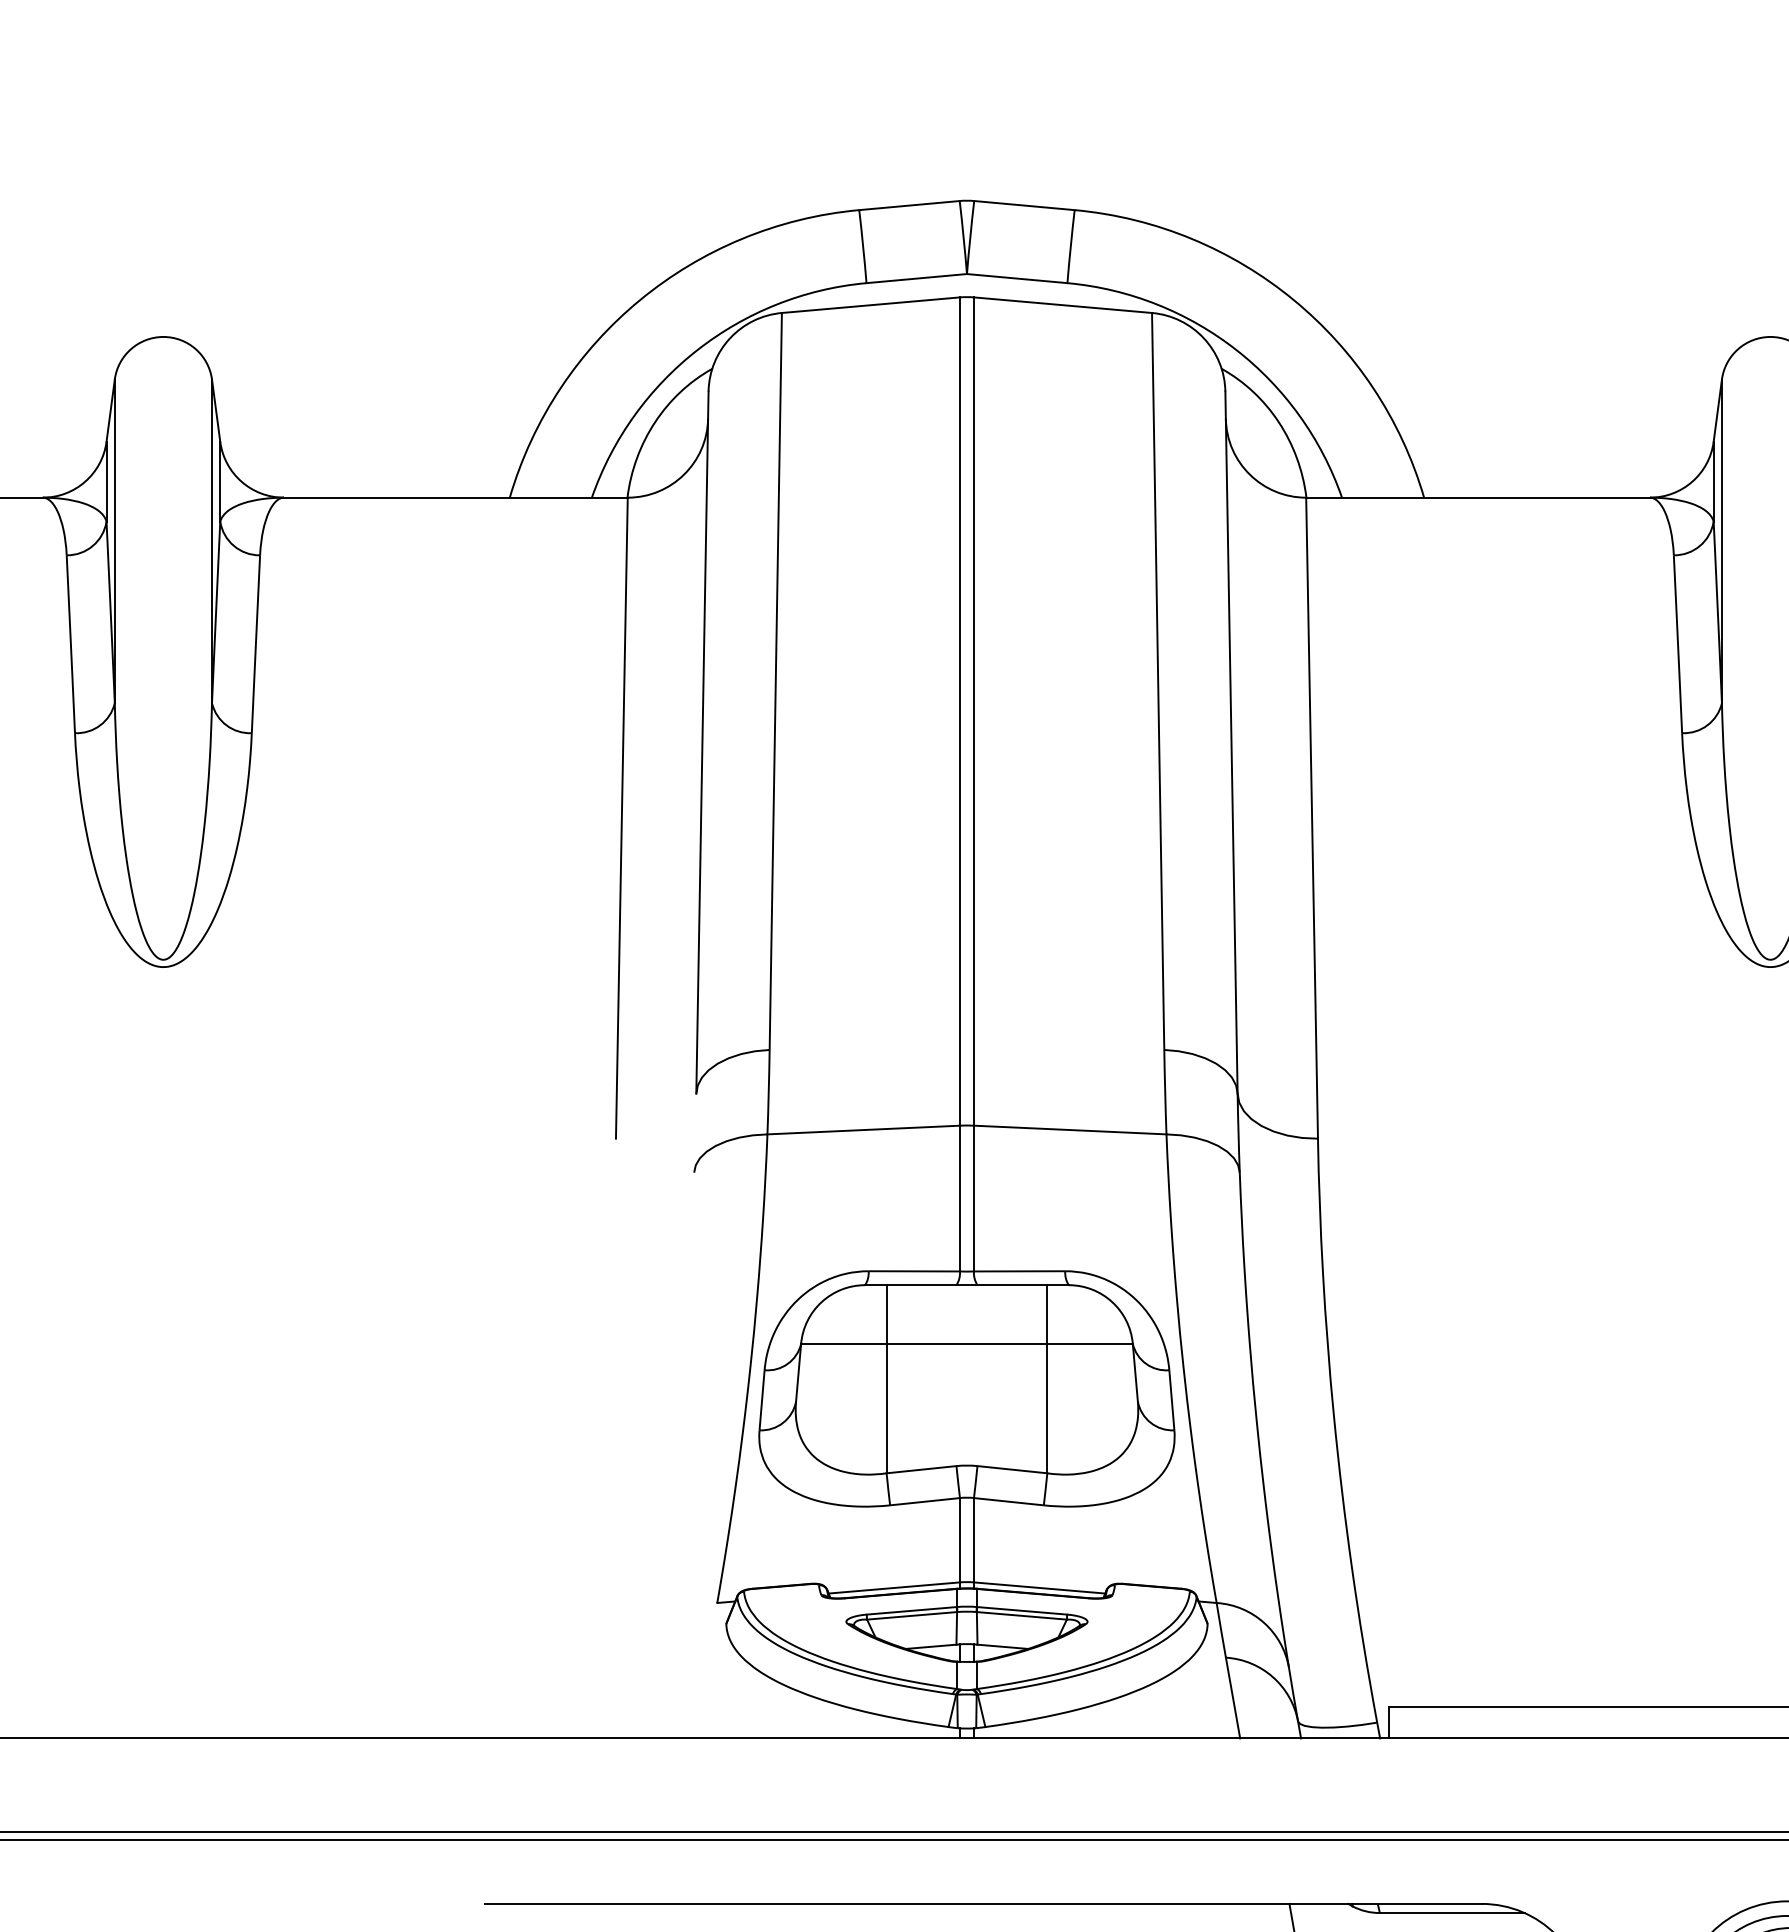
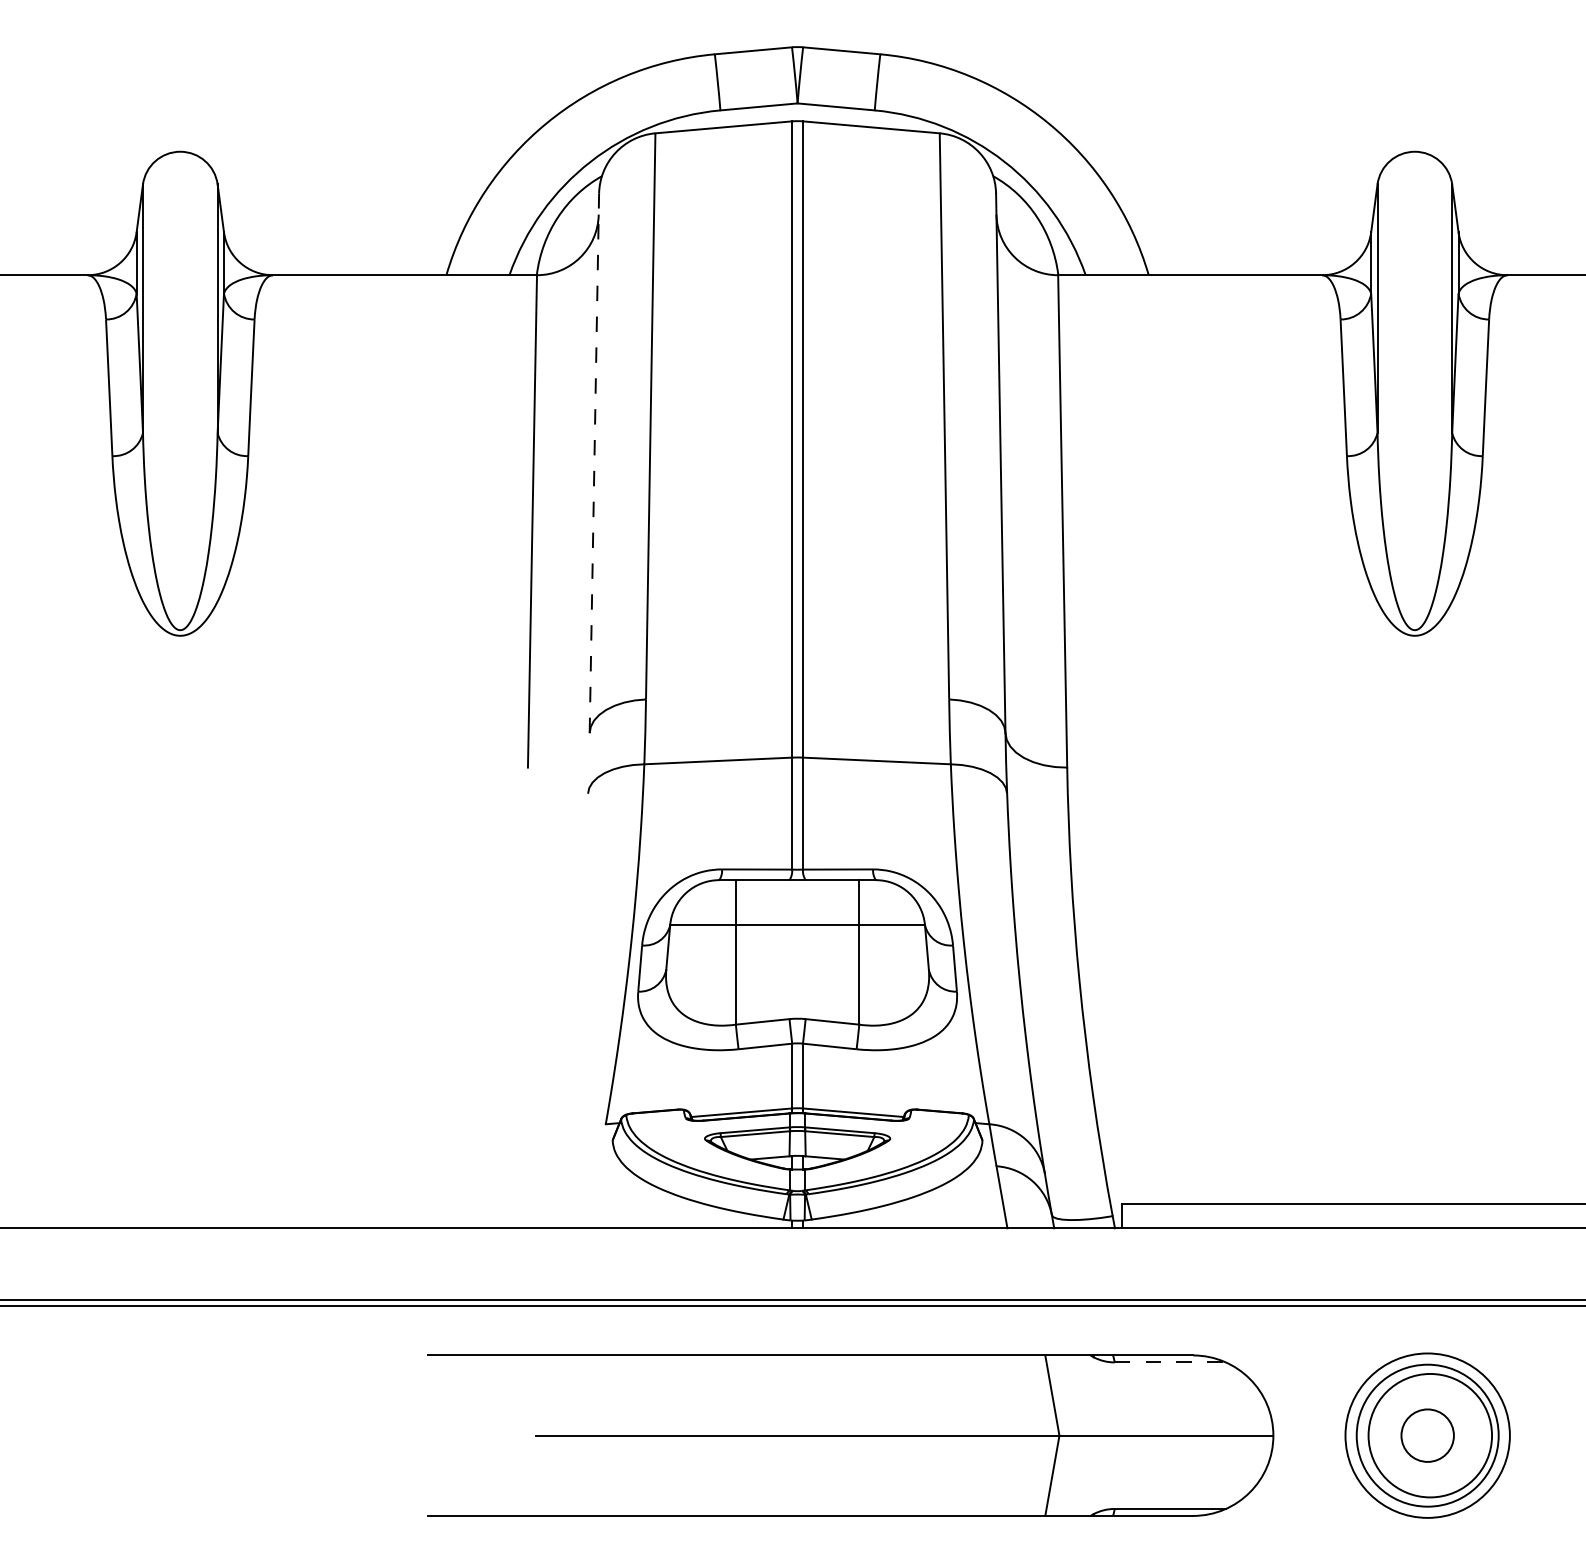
line: (702, 742) -> (594, 463), solid -> dashed
line: (1452, 1913) -> (1170, 1362), solid -> dashed

